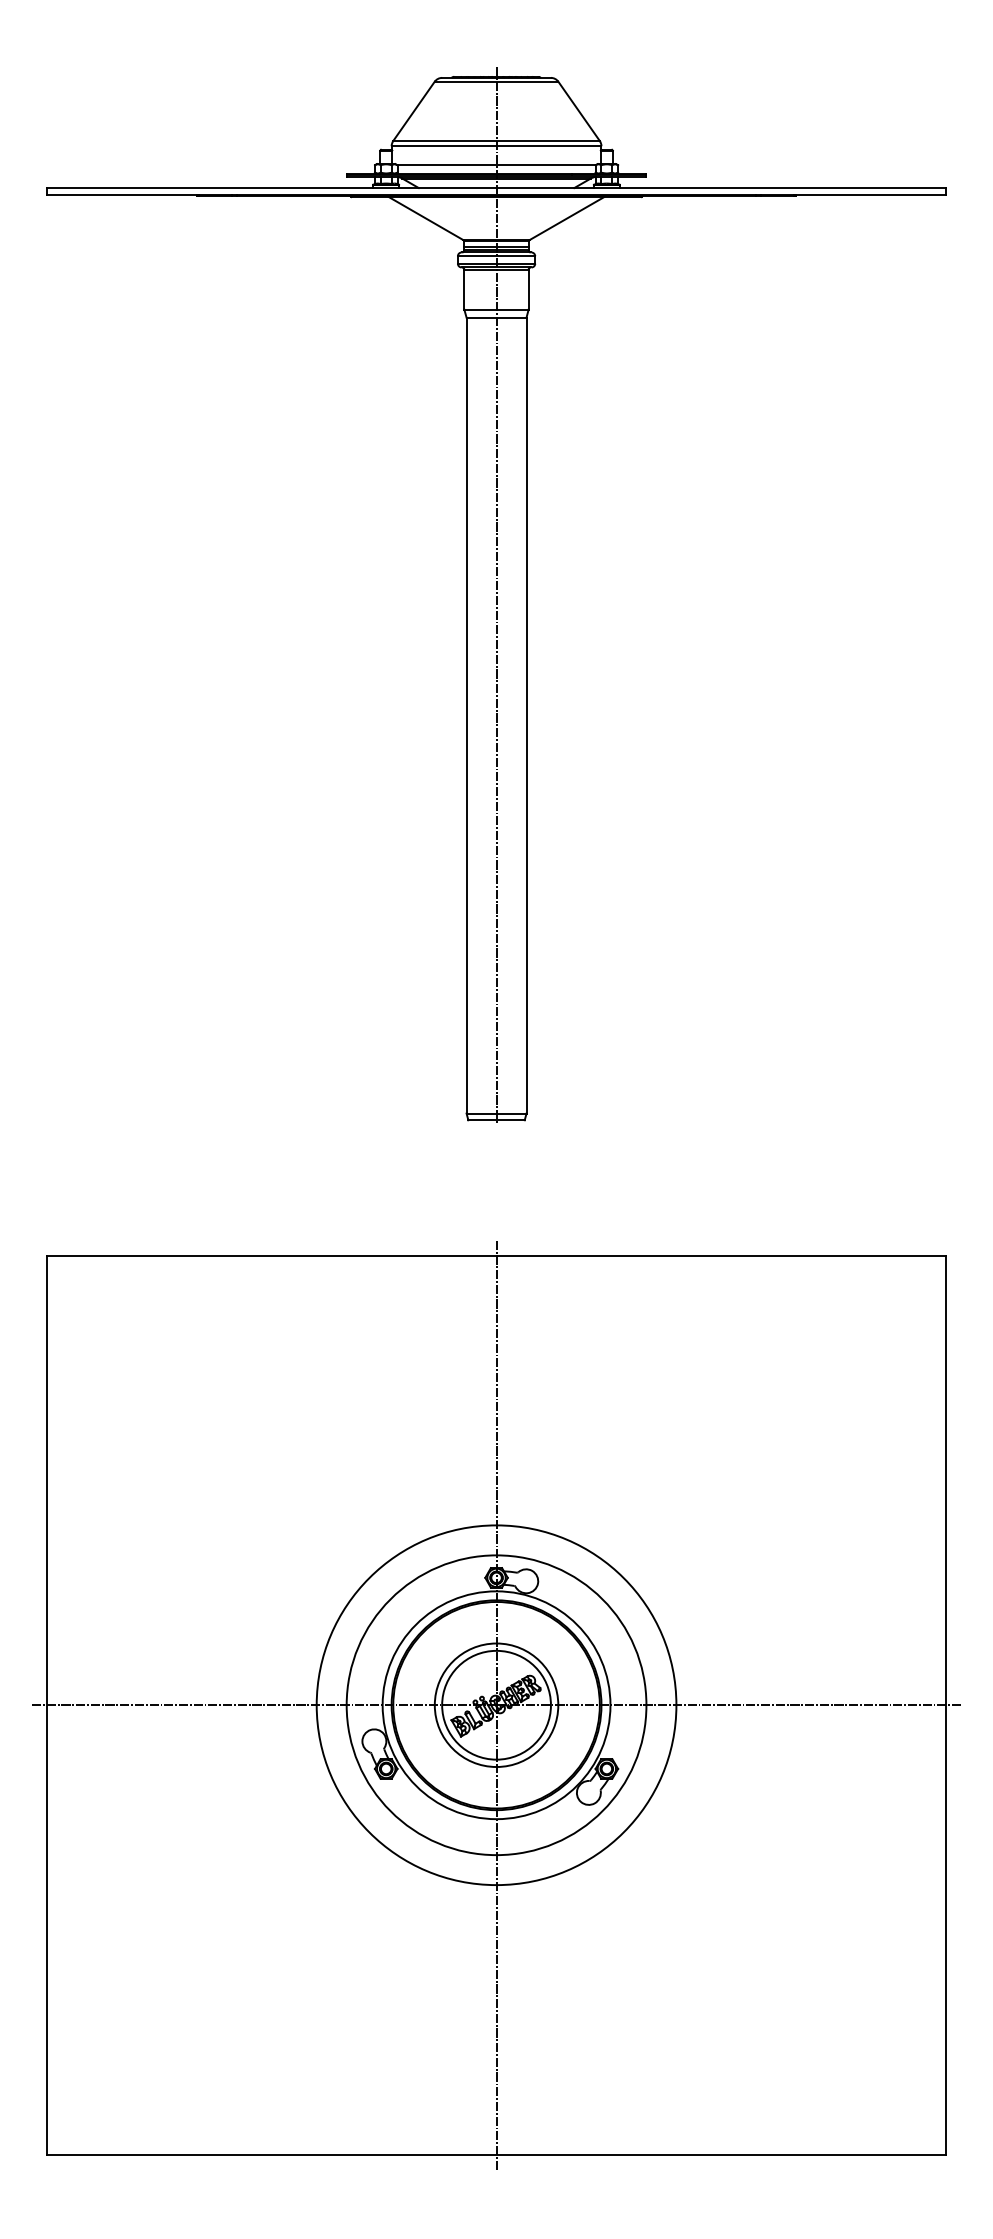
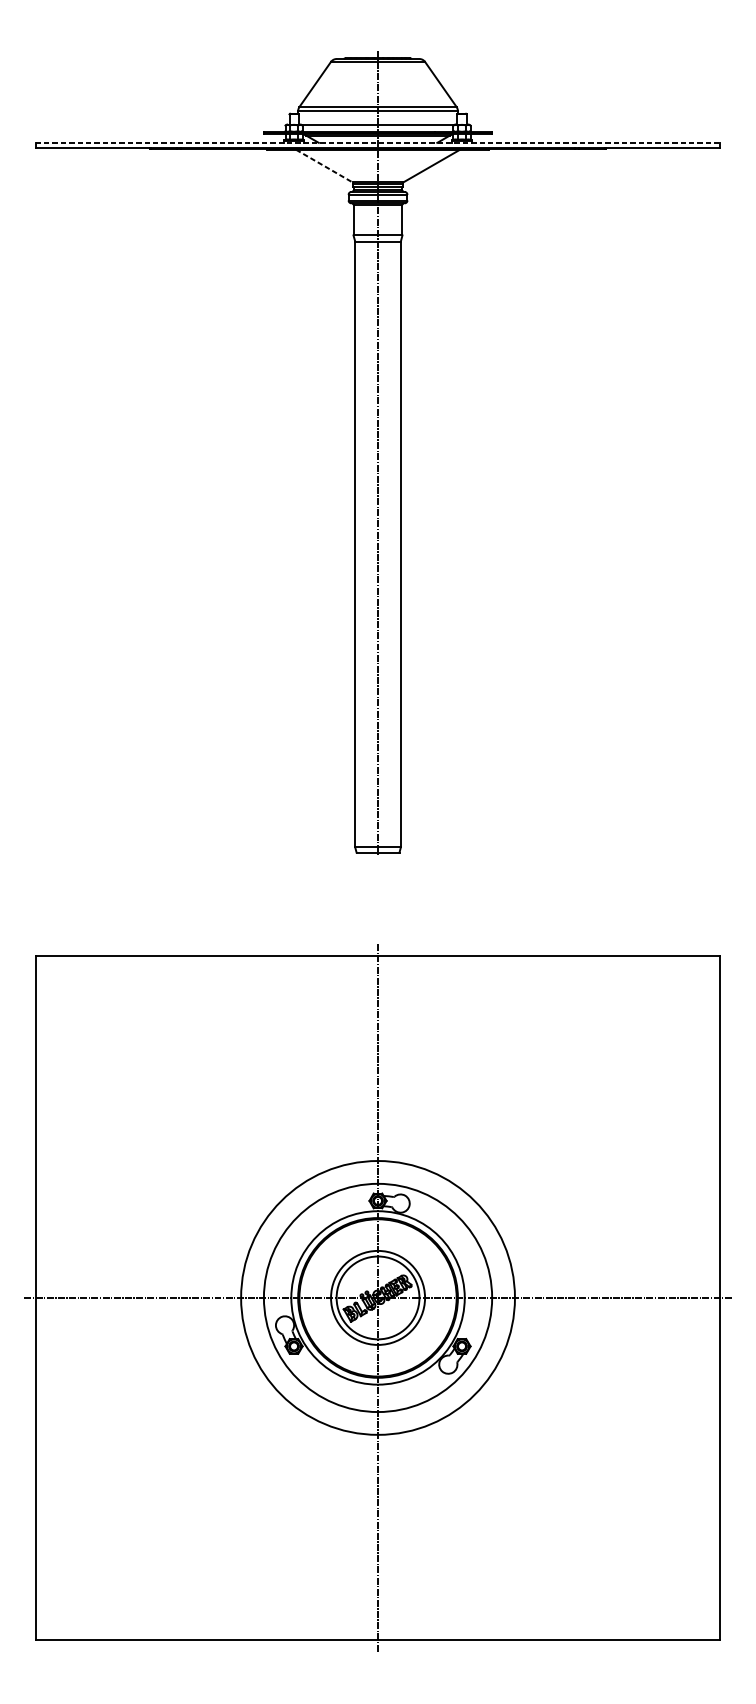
line: (496, 188) -> (378, 143), solid -> dashed
line: (426, 218) -> (324, 166), solid -> dashed

